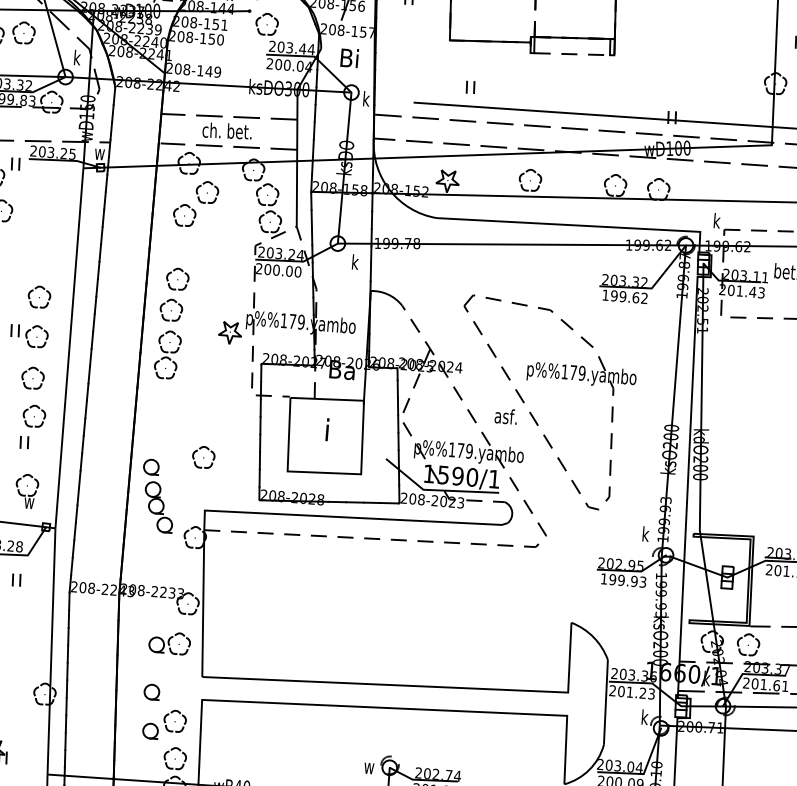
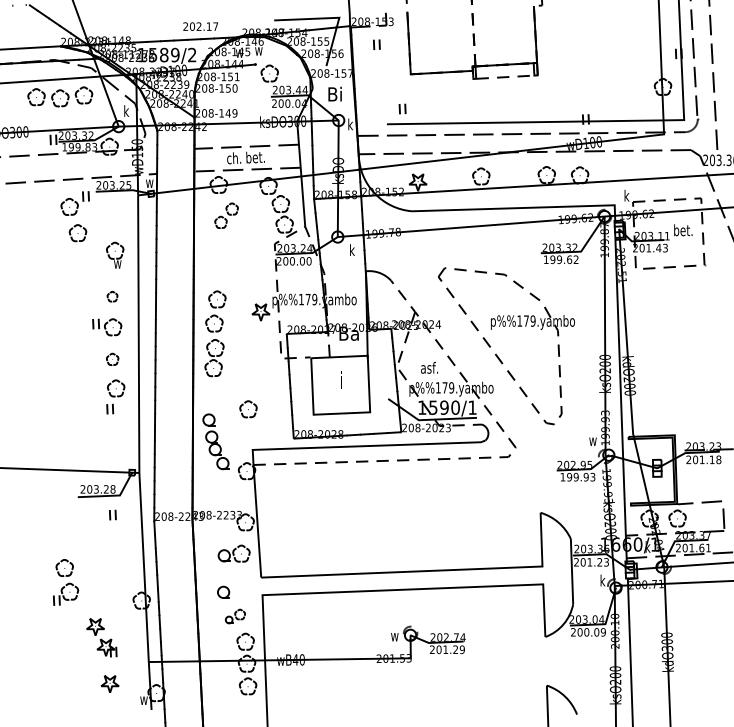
part: (470, 86) -> (402, 108), moved
part: (195, 203) -> (226, 215), size x0.7
part: (39, 296) -> (112, 296), size x0.6
part: (171, 323) -> (215, 333), moved
part: (32, 378) -> (112, 359), size x0.7
text: (506, 415) -> (429, 367), moved
part: (27, 490) -> (115, 254), moved
text: (646, 533) -> (592, 439), k -> w
part: (164, 724) -> (235, 616), size x0.6

